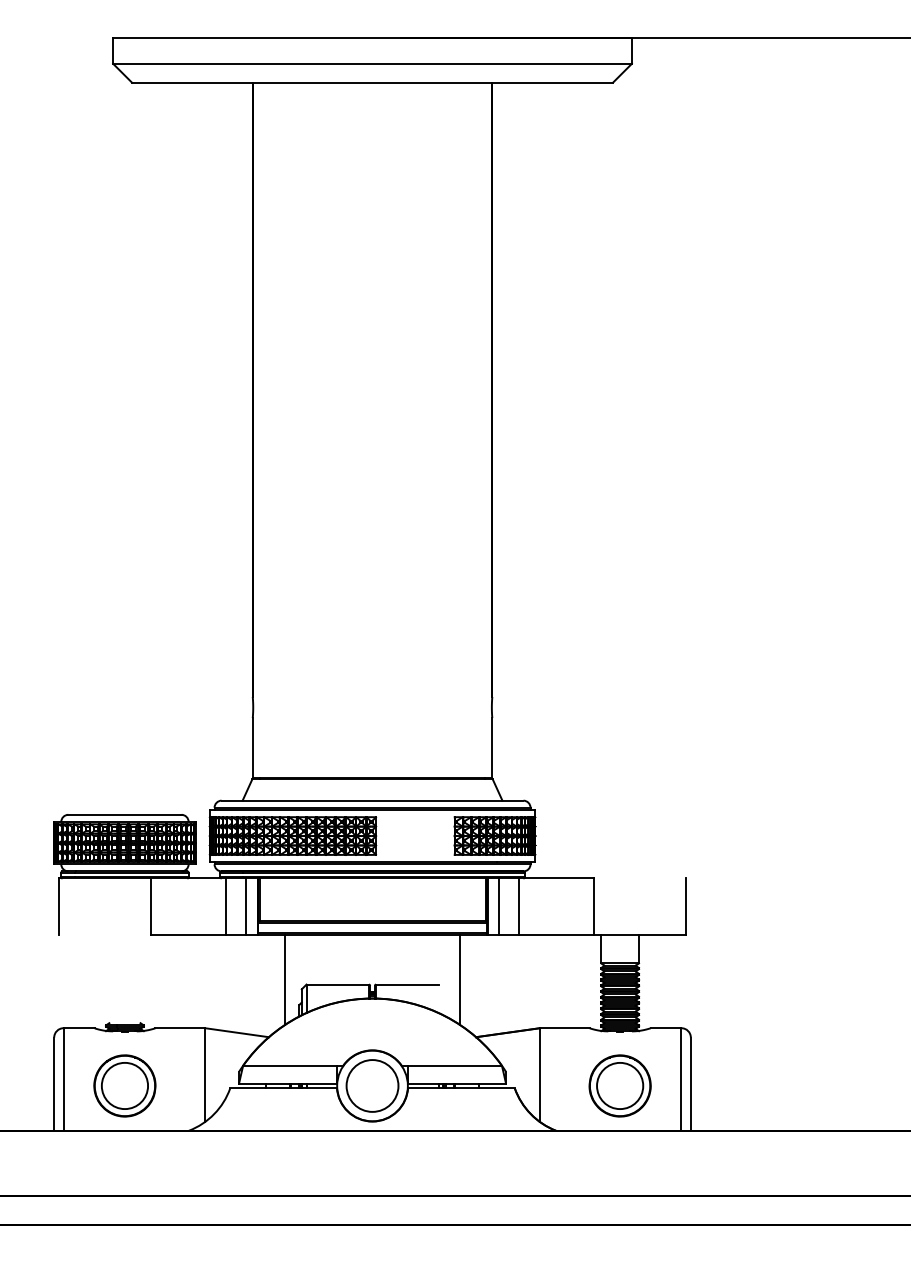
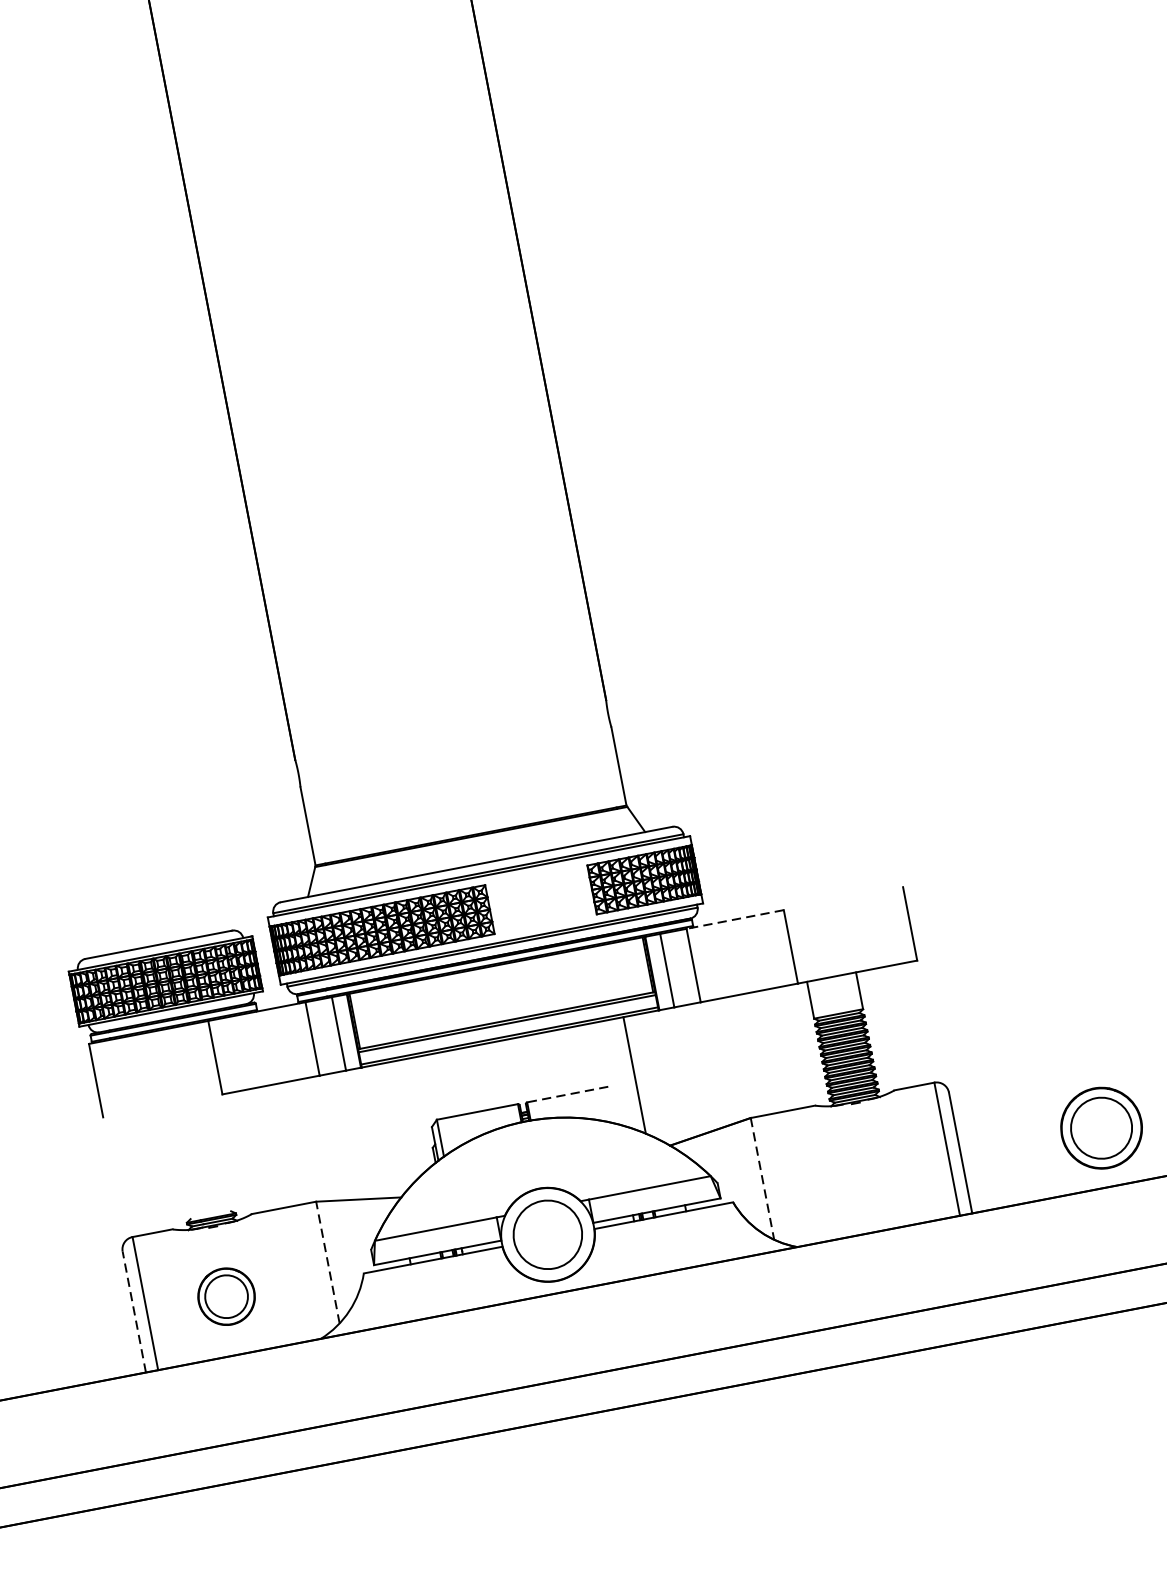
line: (556, 878) -> (734, 919), solid -> dashed
line: (285, 979) -> (408, 1118), removed
line: (406, 984) -> (566, 1094), solid -> dashed
line: (205, 1075) -> (328, 1262), solid -> dashed
line: (539, 1075) -> (761, 1179), solid -> dashed
line: (54, 1084) -> (134, 1312), solid -> dashed
part: (124, 1085) -> (225, 1296), size x0.7
part: (619, 1085) -> (1100, 1127), moved

